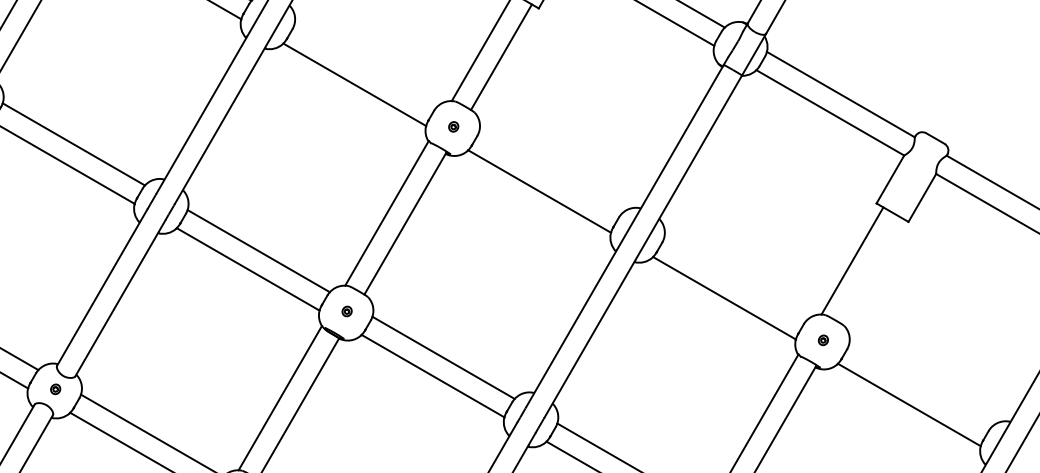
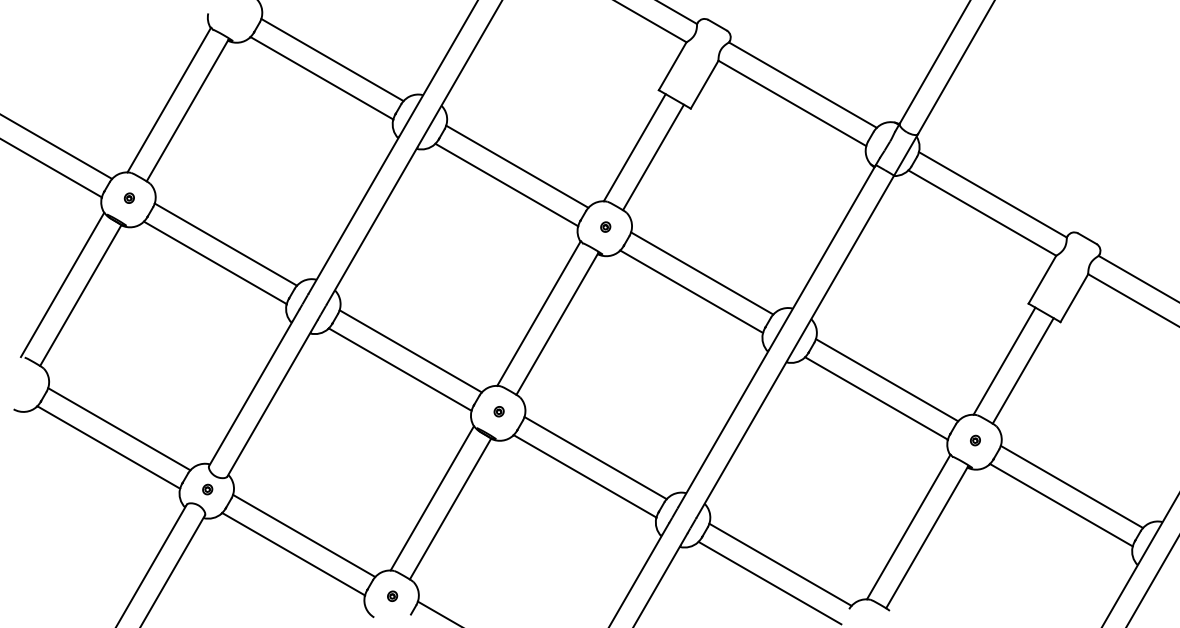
line: (365, 66) -> (517, 166), added
line: (550, 173) -> (702, 273), added
line: (870, 270) -> (1022, 370), added
line: (734, 280) -> (886, 380), added
line: (919, 386) -> (1071, 486), added

